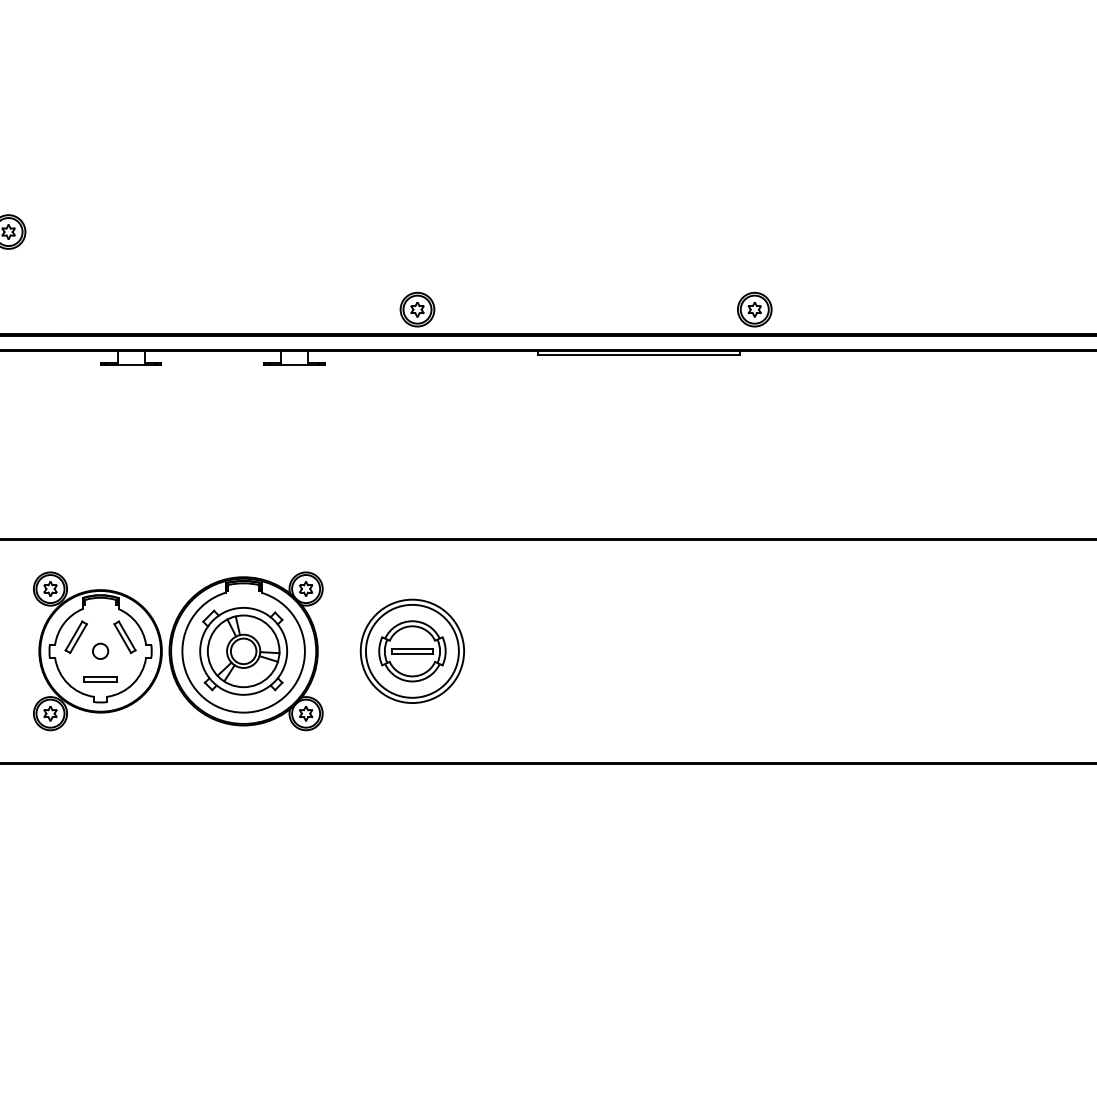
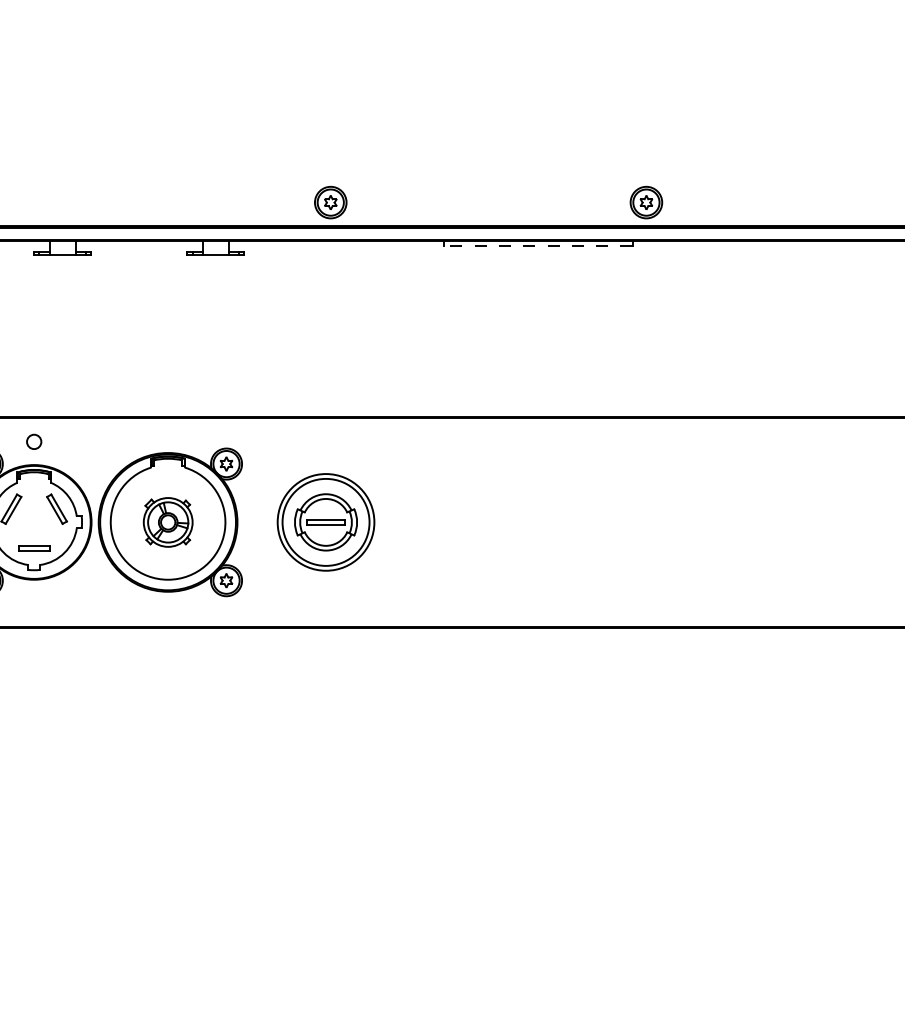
line: (639, 355) -> (538, 245), solid -> dashed
circle: (100, 650) -> (34, 441), moved
part: (243, 651) -> (167, 522), size x0.6

